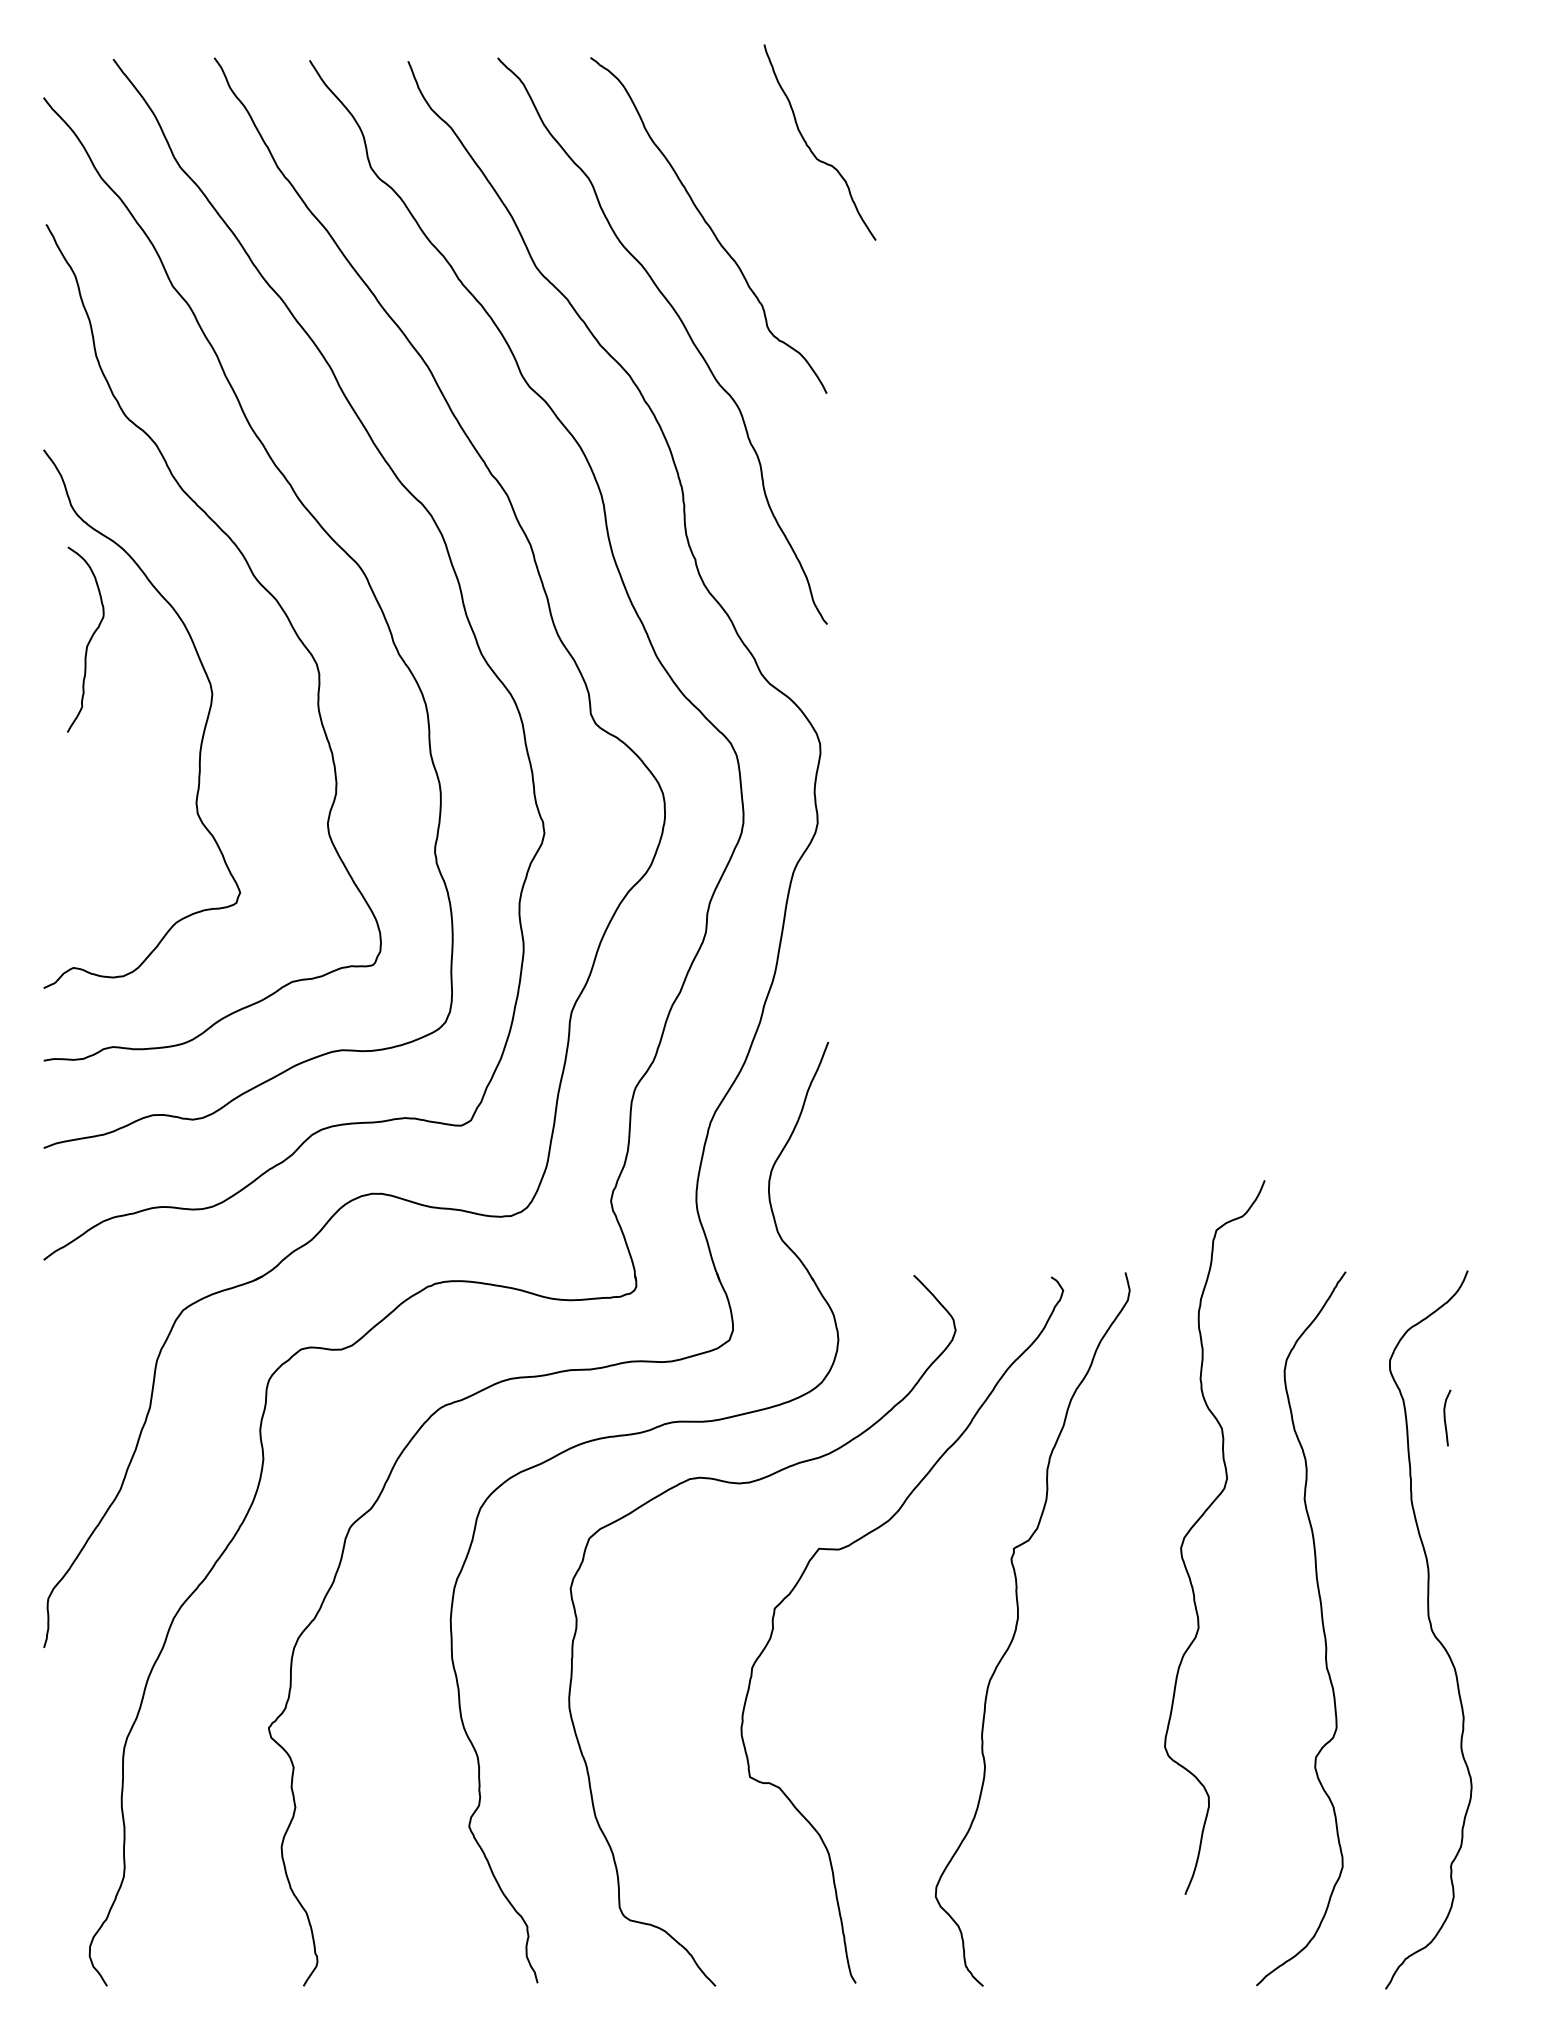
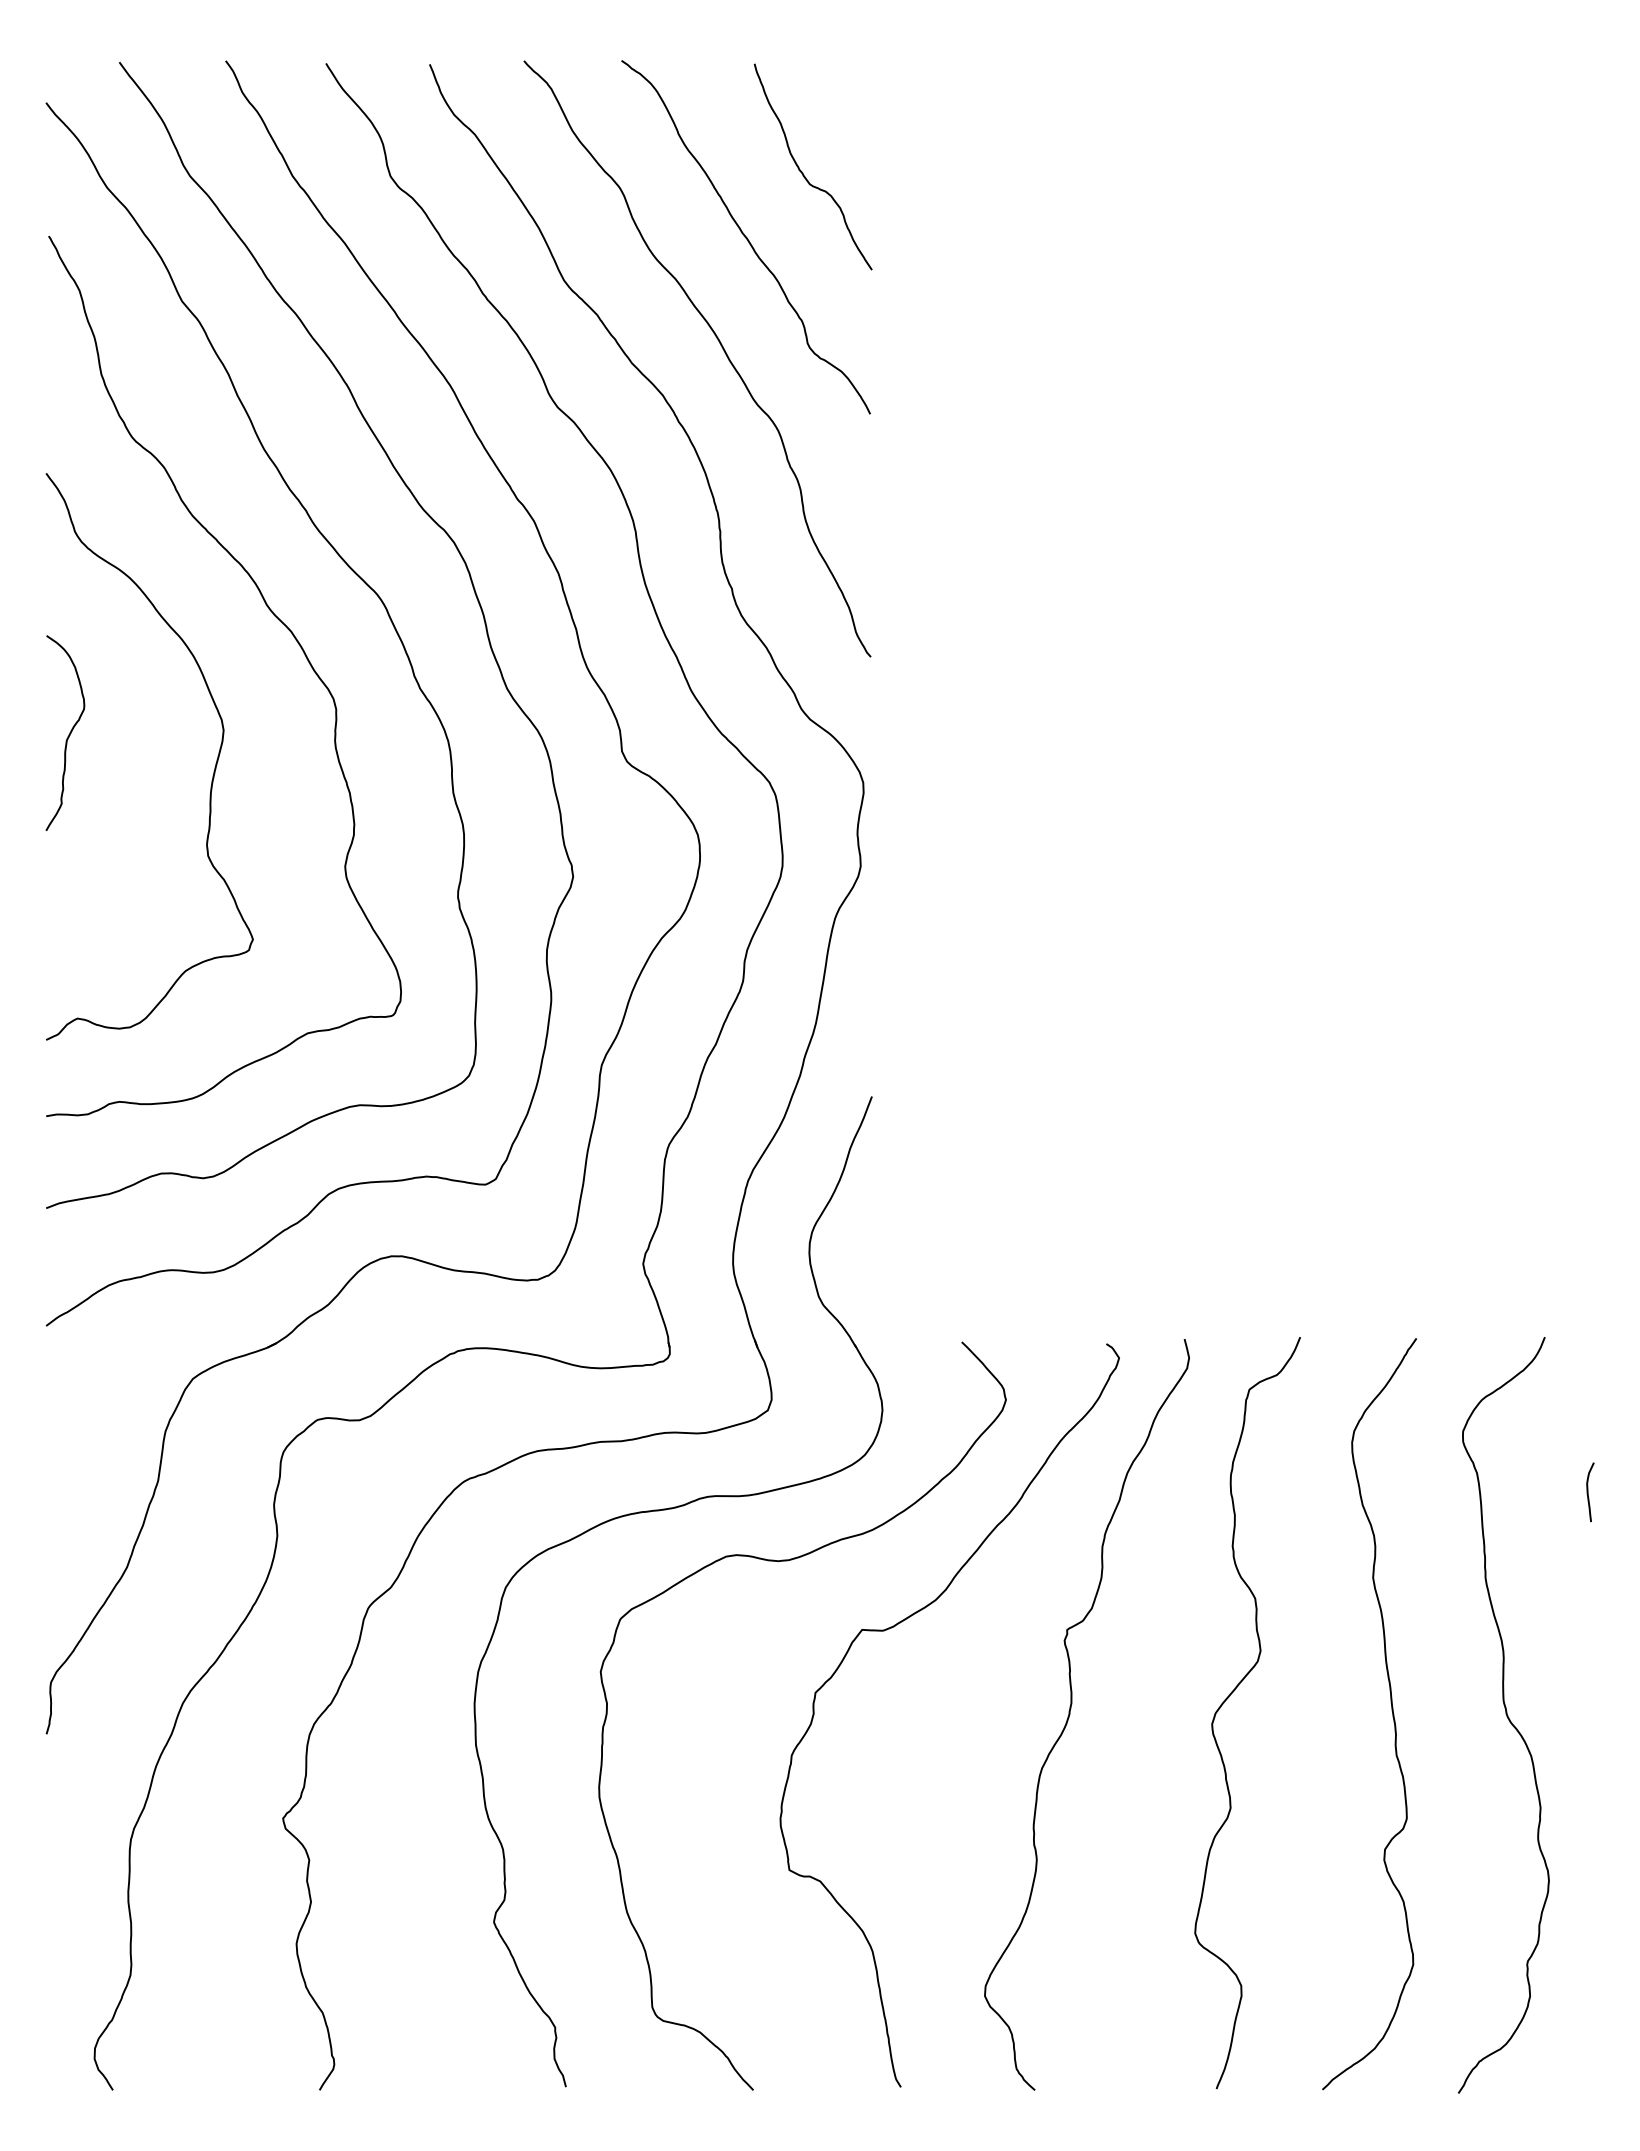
curve: (809, 146) -> (802, 171), moved
curve: (88, 640) -> (68, 734), moved
curve: (1445, 1418) -> (1588, 1492), moved
curve: (1197, 1522) -> (1229, 1697), moved

